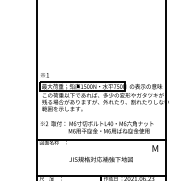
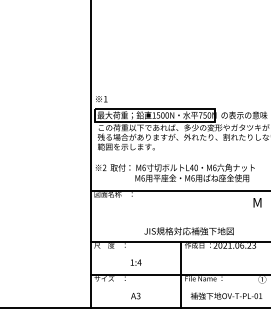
text: (100, 159) -> (188, 231), moved

